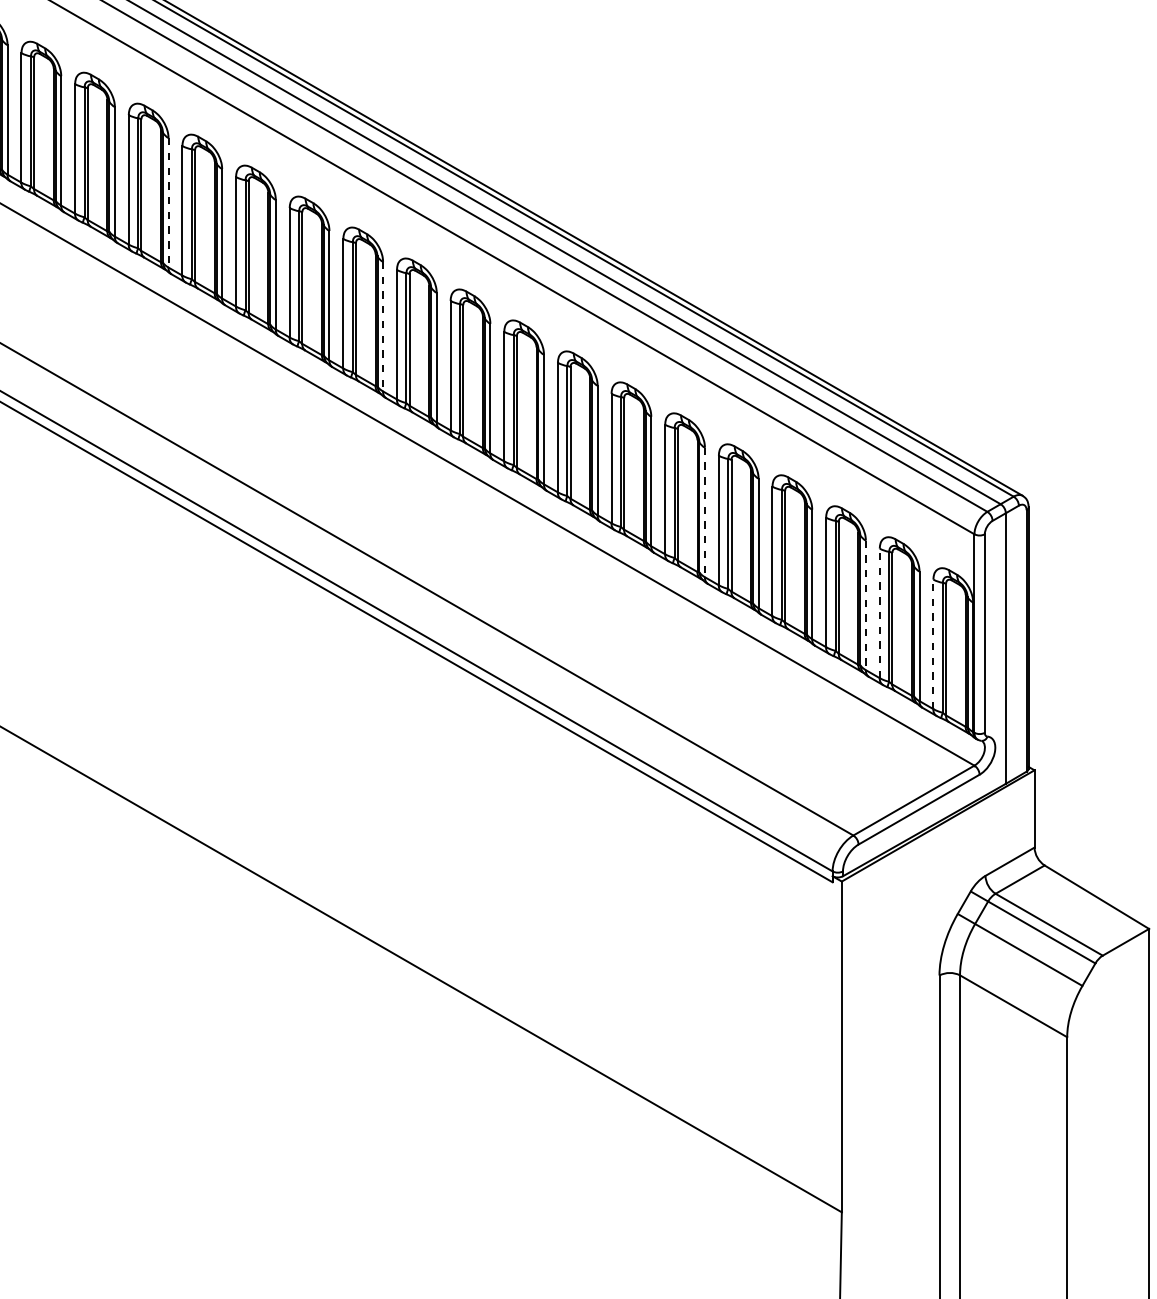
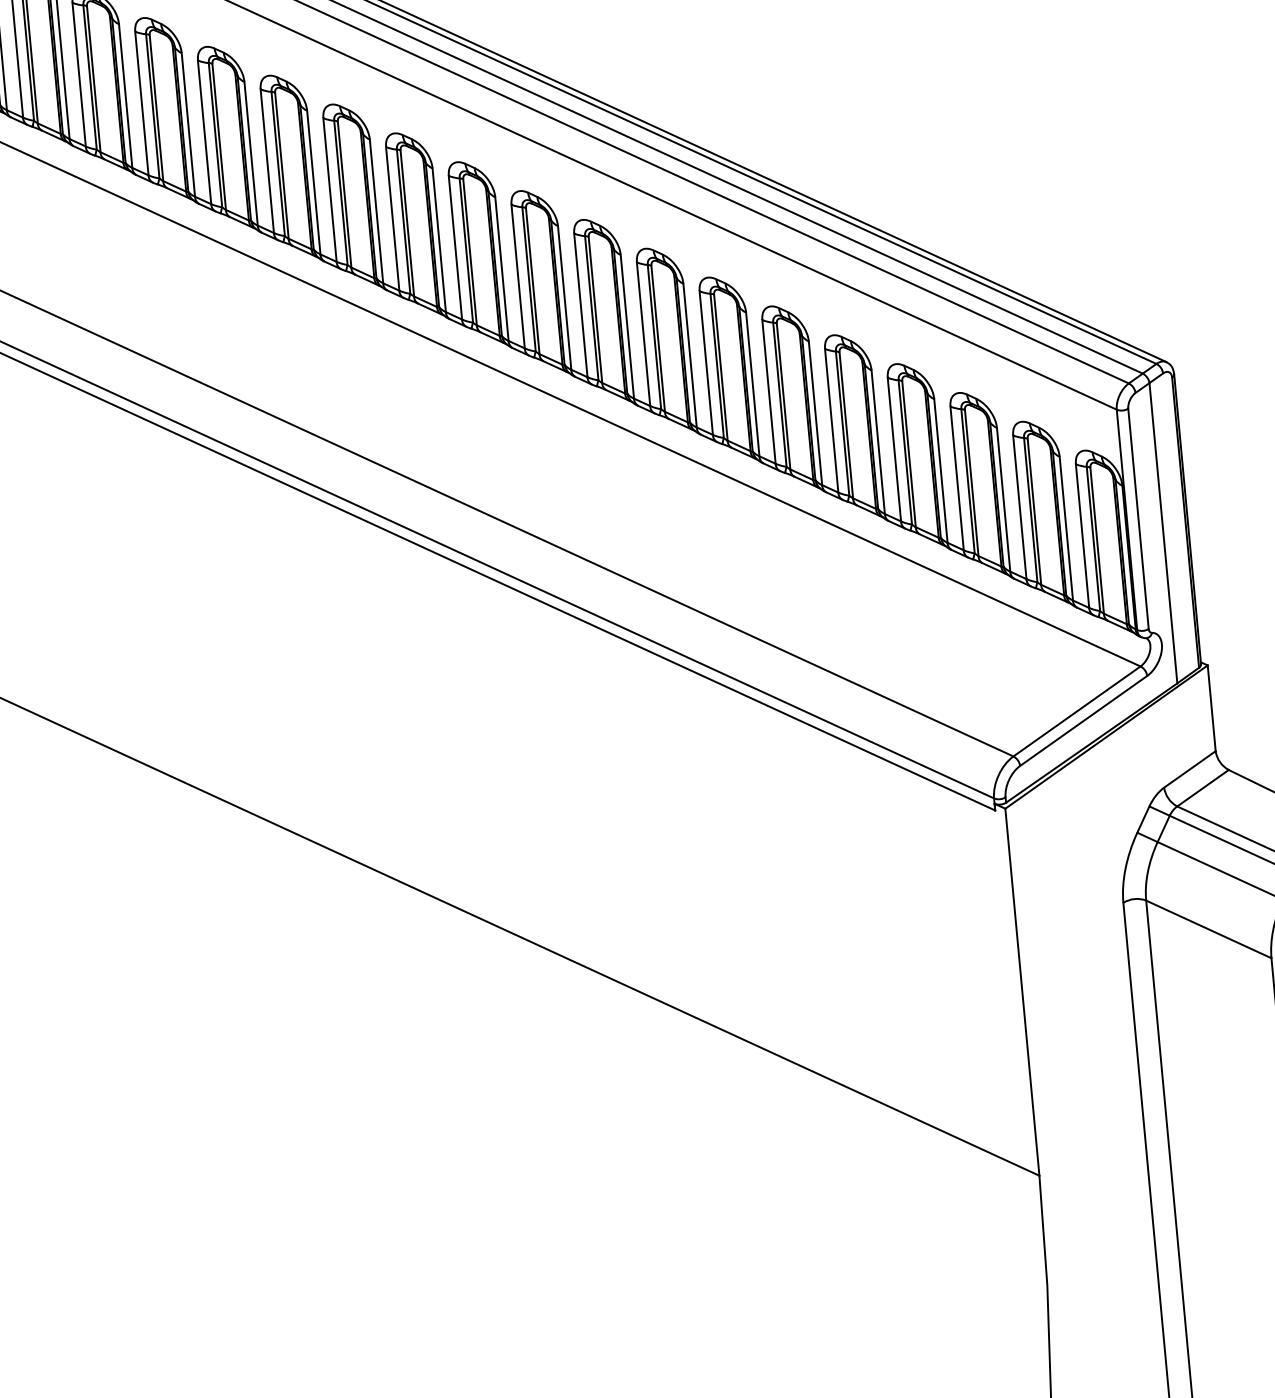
line: (168, 202) -> (188, 124), dashed -> solid
line: (383, 326) -> (439, 239), dashed -> solid
line: (704, 512) -> (814, 413), dashed -> solid
line: (865, 605) -> (1003, 499), dashed -> solid
line: (879, 613) -> (1019, 507), dashed -> solid
line: (933, 644) -> (1082, 536), dashed -> solid

